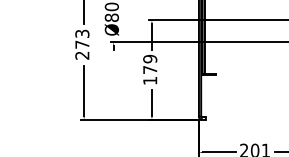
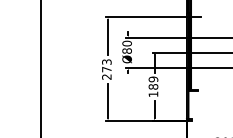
text: (150, 69) -> (153, 86), 179 -> 189

